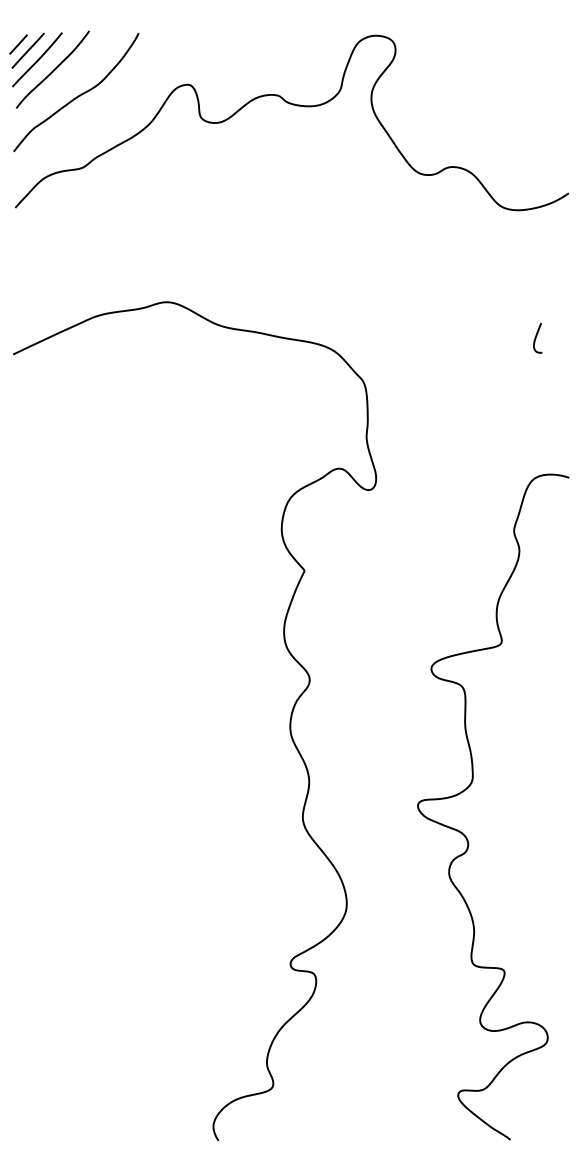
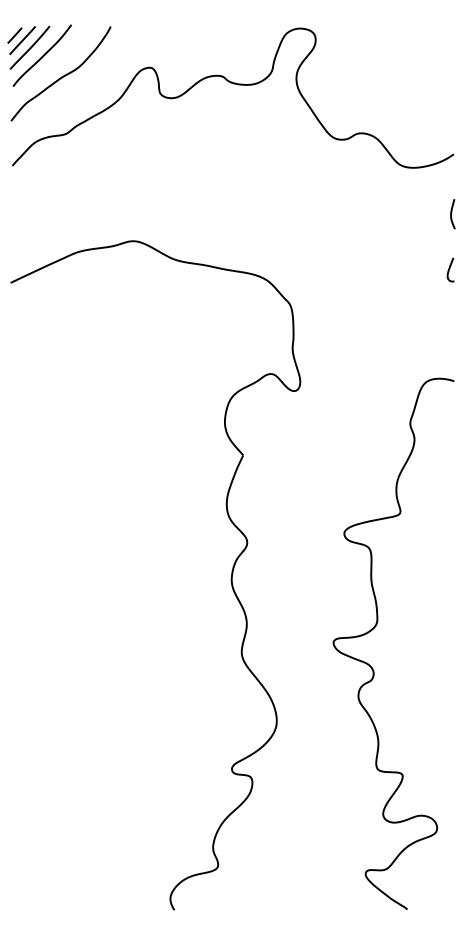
curve: (566, 268) -> (452, 214), added
curve: (536, 338) -> (449, 270), moved

